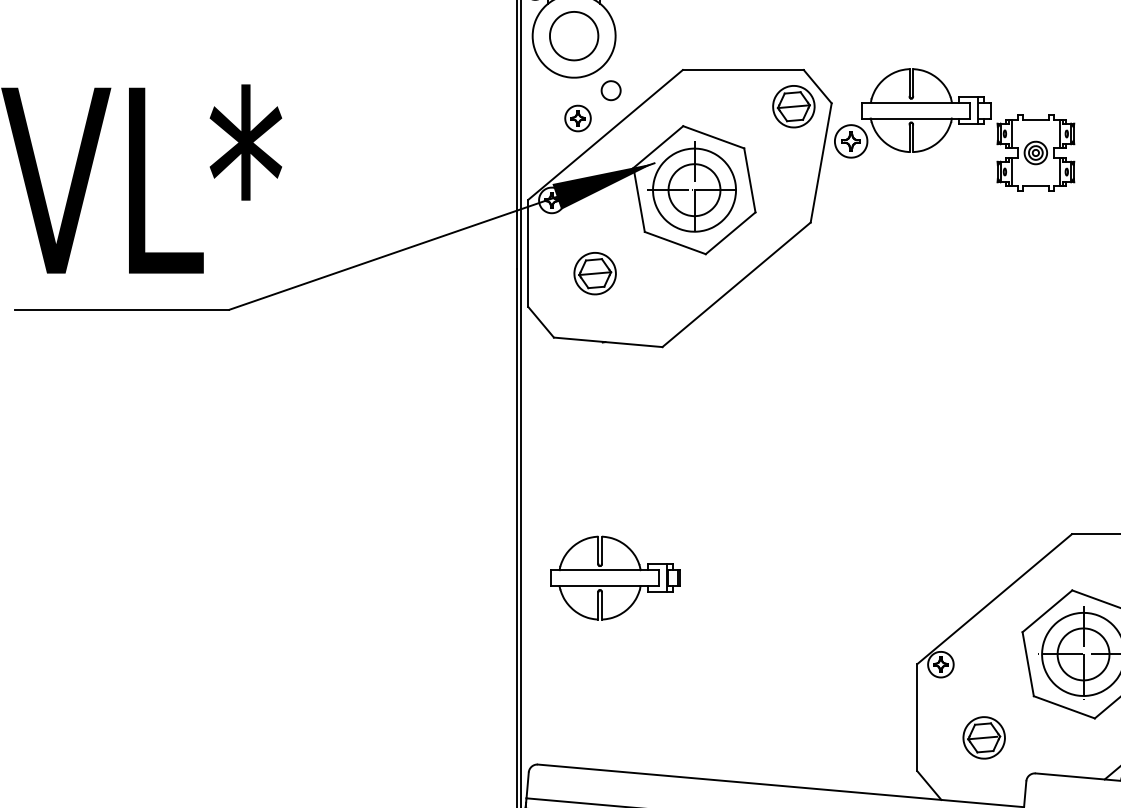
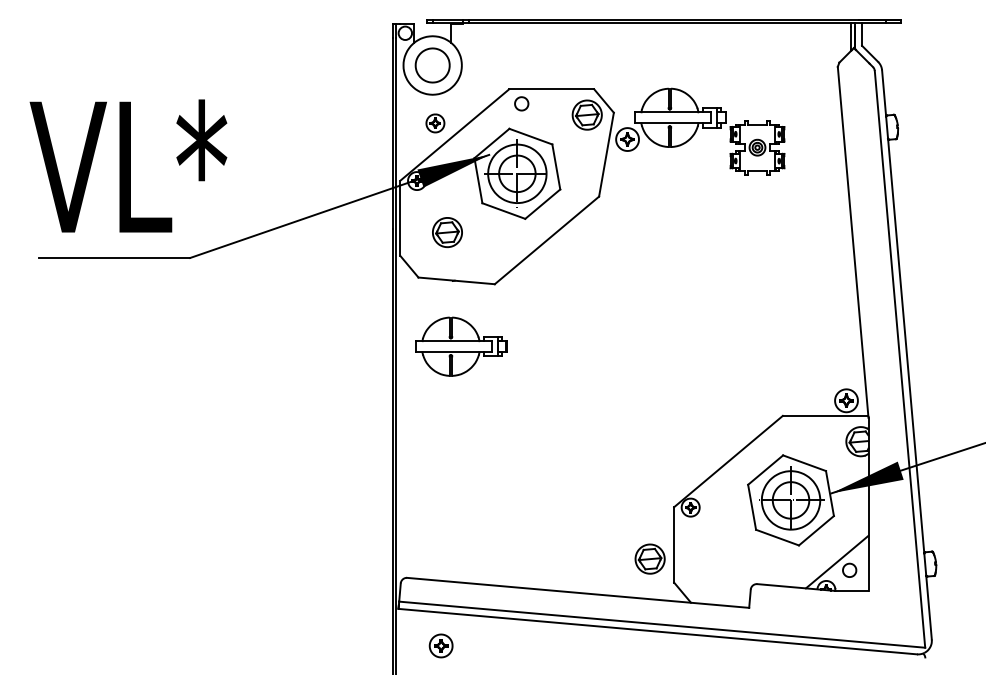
part: (610, 90) -> (521, 103), moved
part: (615, 577) -> (461, 346), moved
part: (983, 736) -> (649, 558), moved

